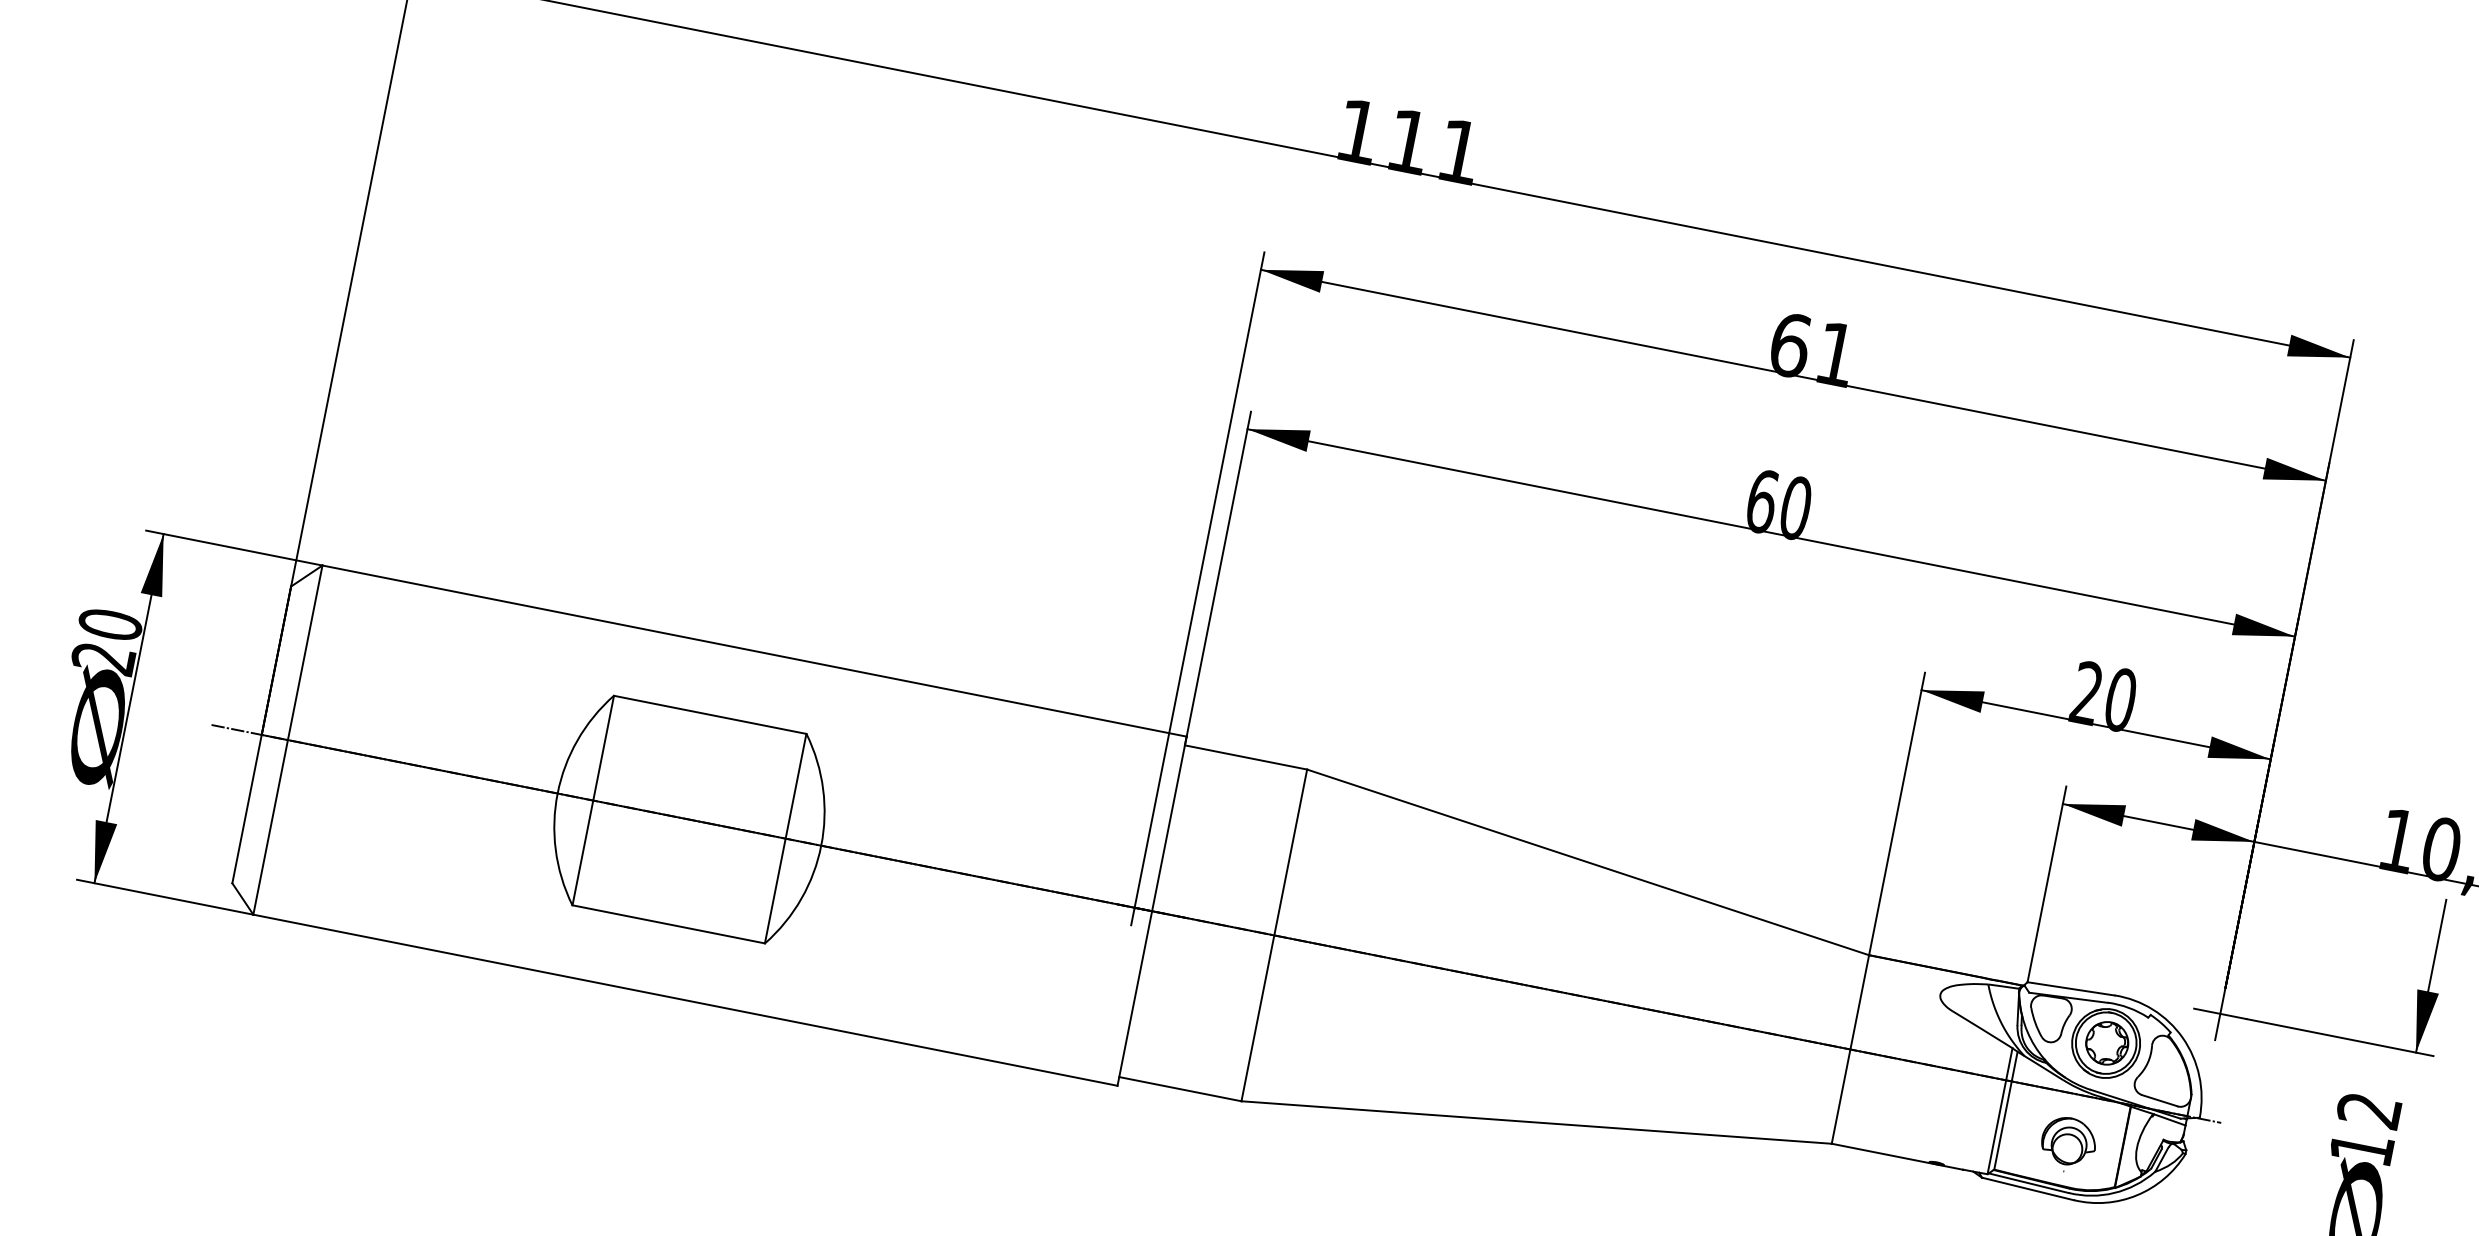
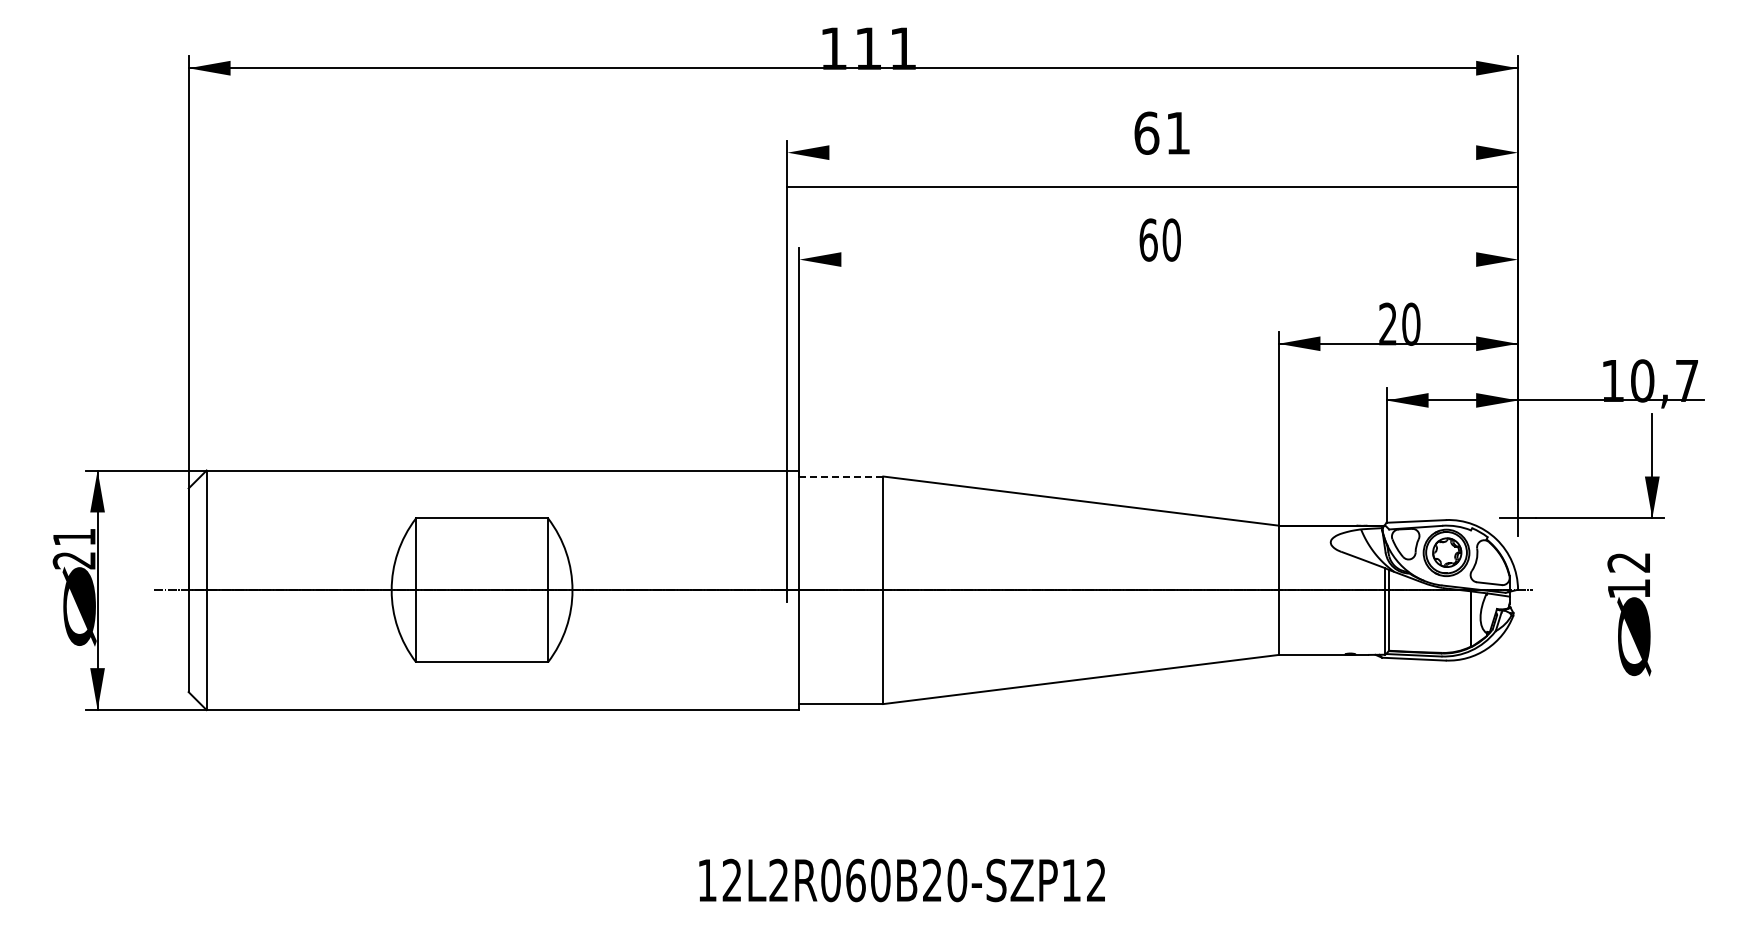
line: (1793, 374) -> (1152, 186), moved
line: (1770, 532) -> (1158, 259), removed
text: (110, 624) -> (74, 537), 20 -> 21
line: (1246, 757) -> (841, 476), solid -> dashed
part: (2067, 1144) -> (1434, 624), removed

